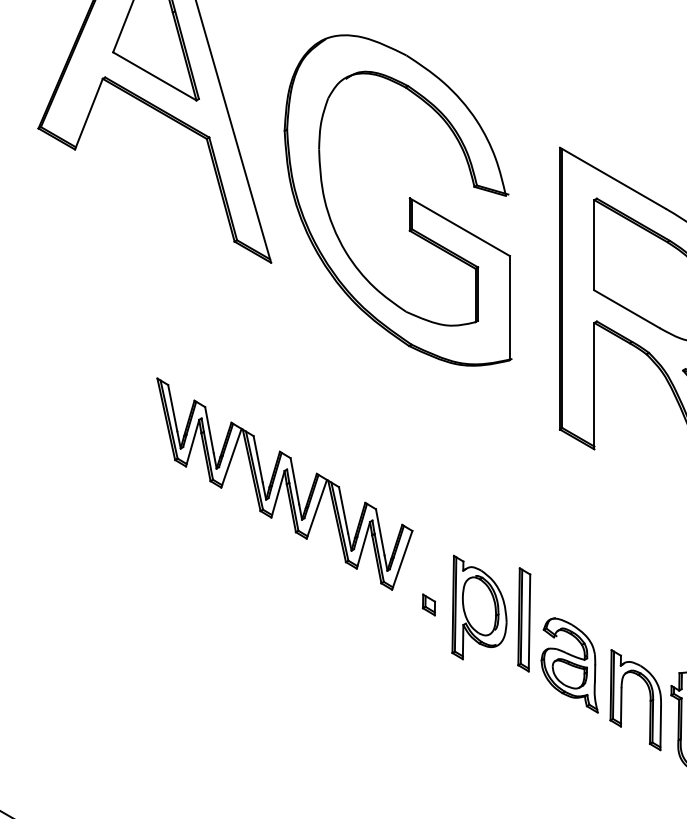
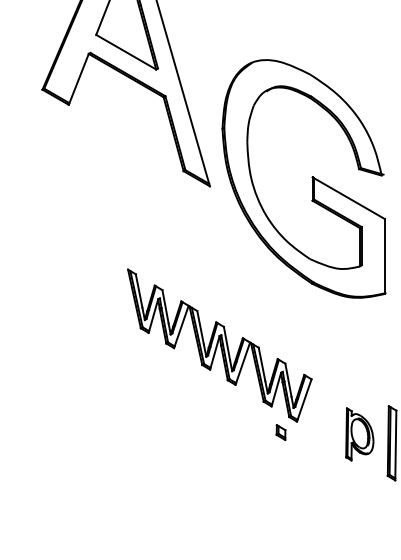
part: (408, 198) -> (311, 177), moved
part: (428, 604) -> (280, 432), moved
part: (479, 607) -> (359, 434), size x0.7

